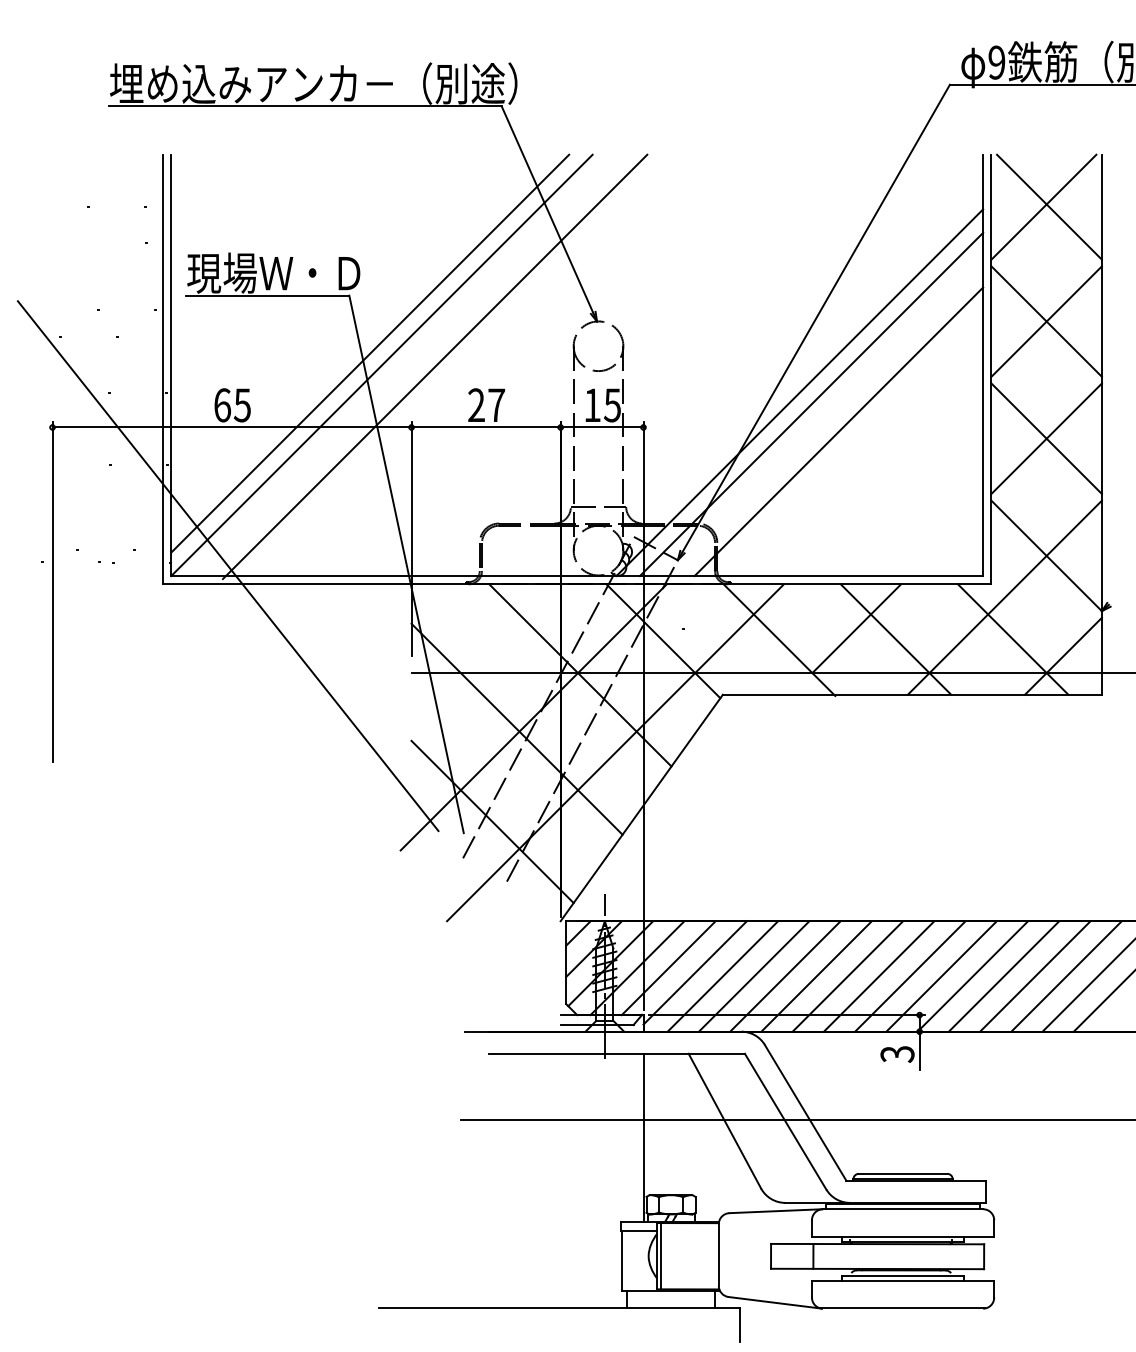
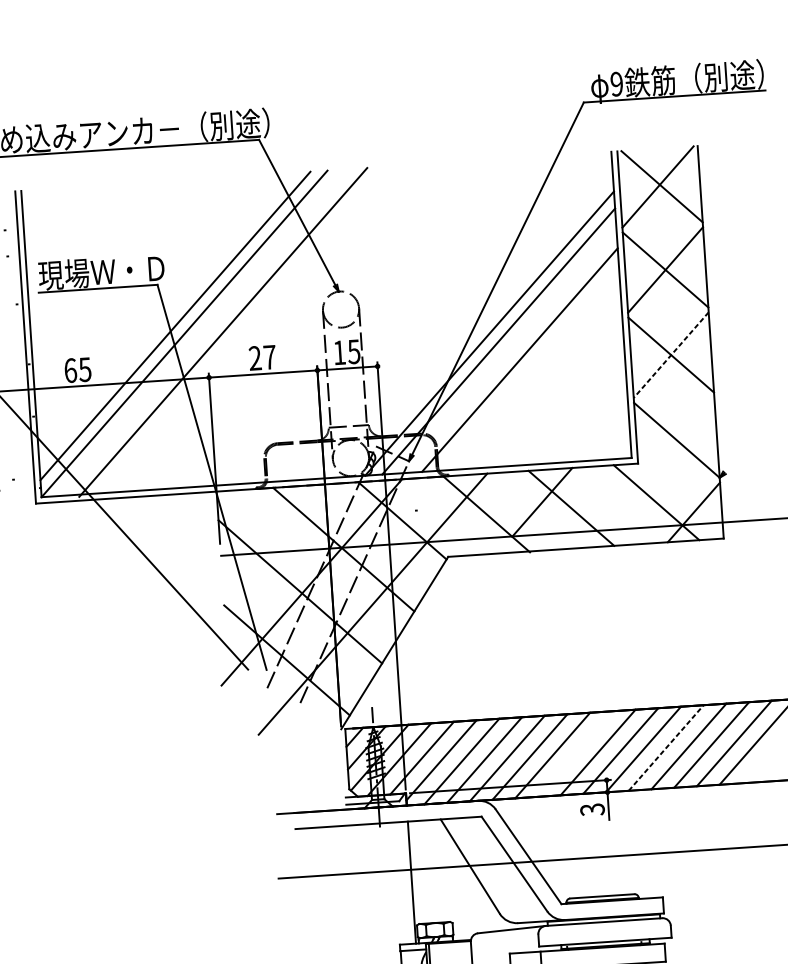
line: (1046, 439) -> (671, 355), solid -> dashed
line: (1004, 597) -> (648, 472), removed
line: (878, 976) -> (574, 754), removed
line: (1004, 976) -> (666, 748), solid -> dashed

